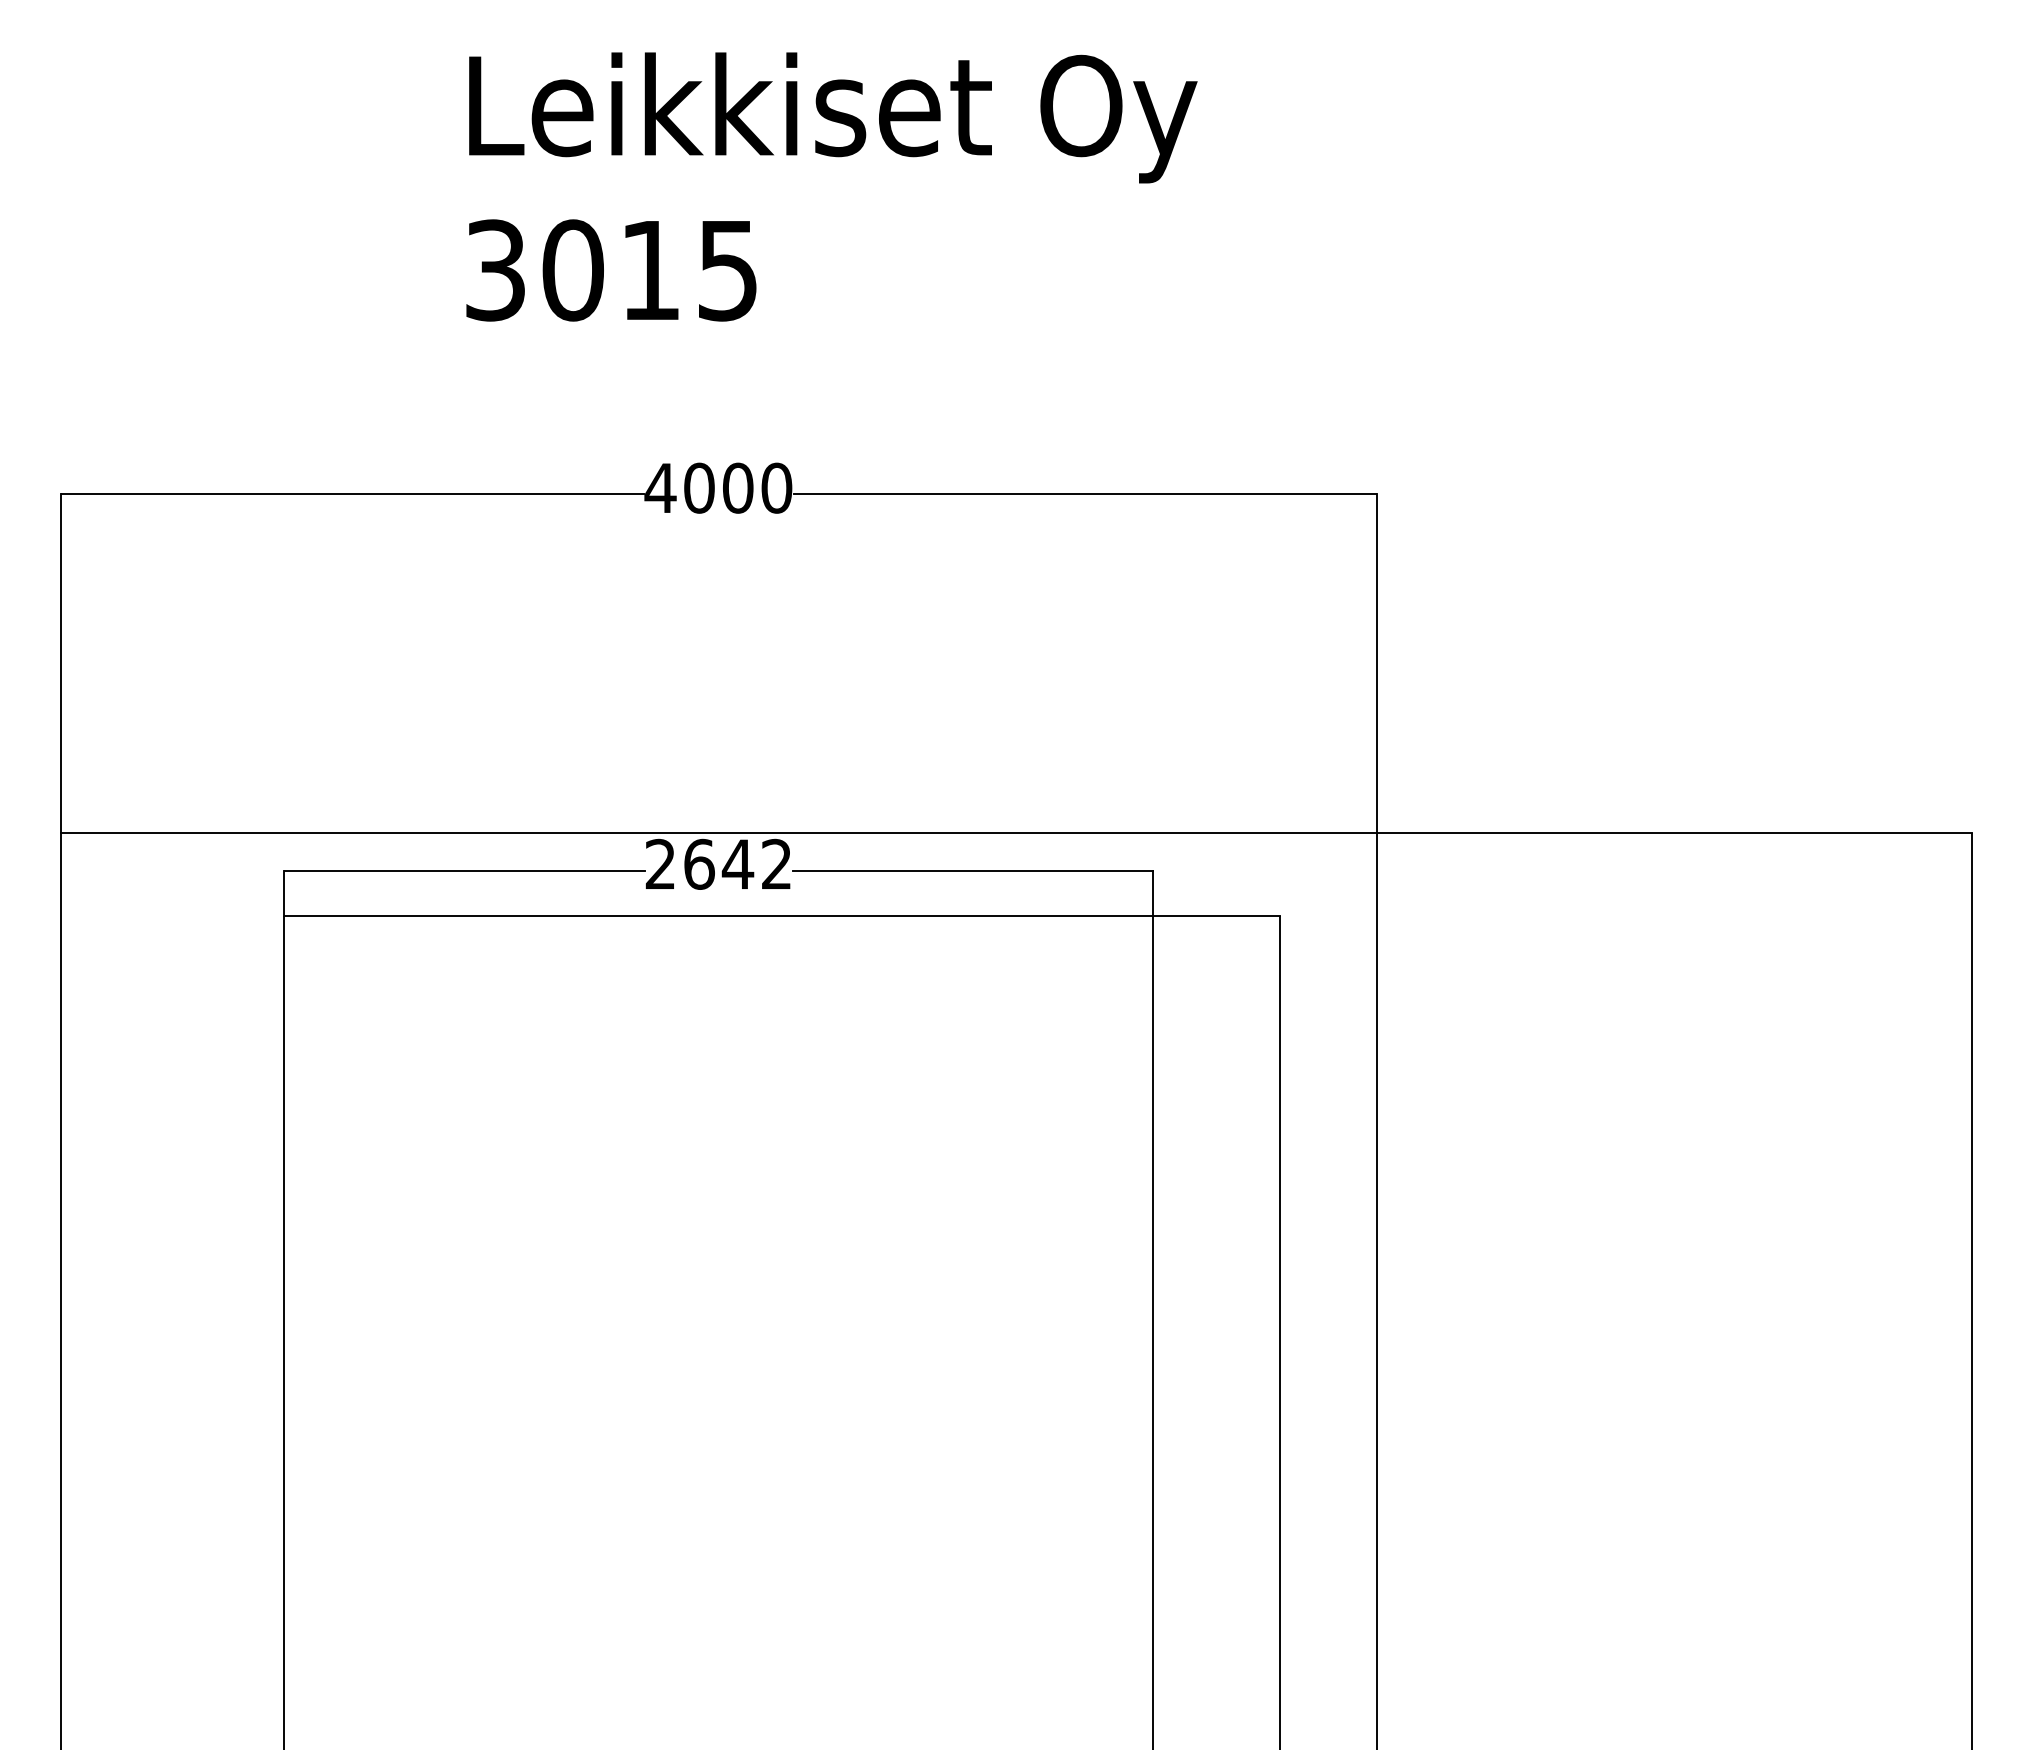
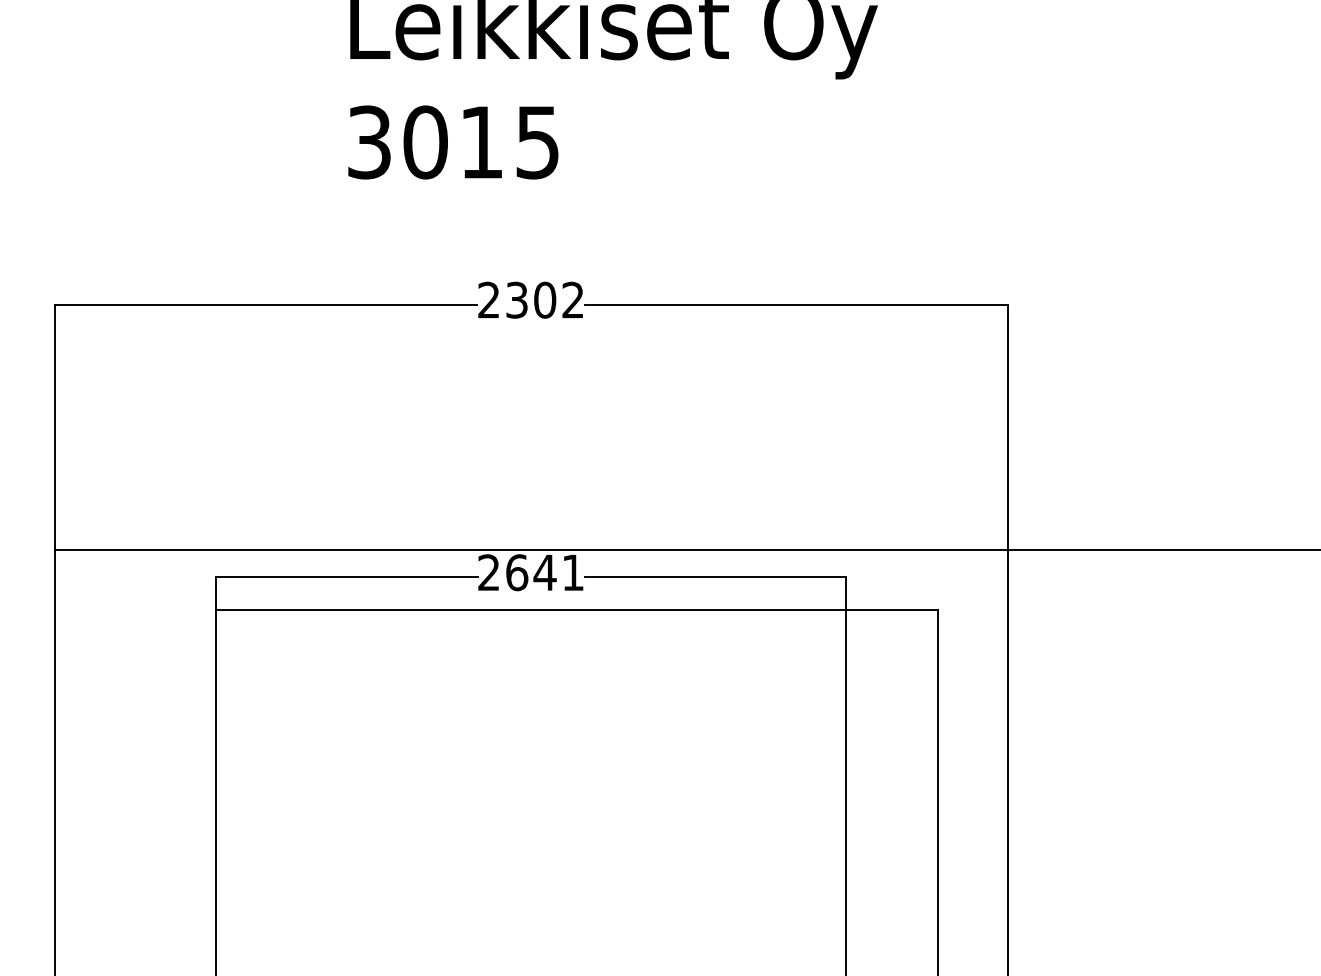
text: (718, 487) -> (530, 299), 4000 -> 2302
text: (776, 863) -> (572, 572), 2642 -> 2641

